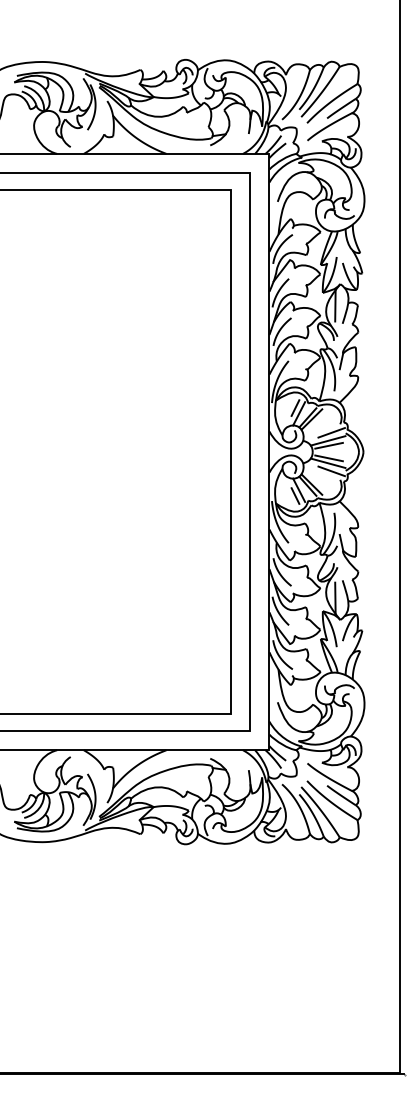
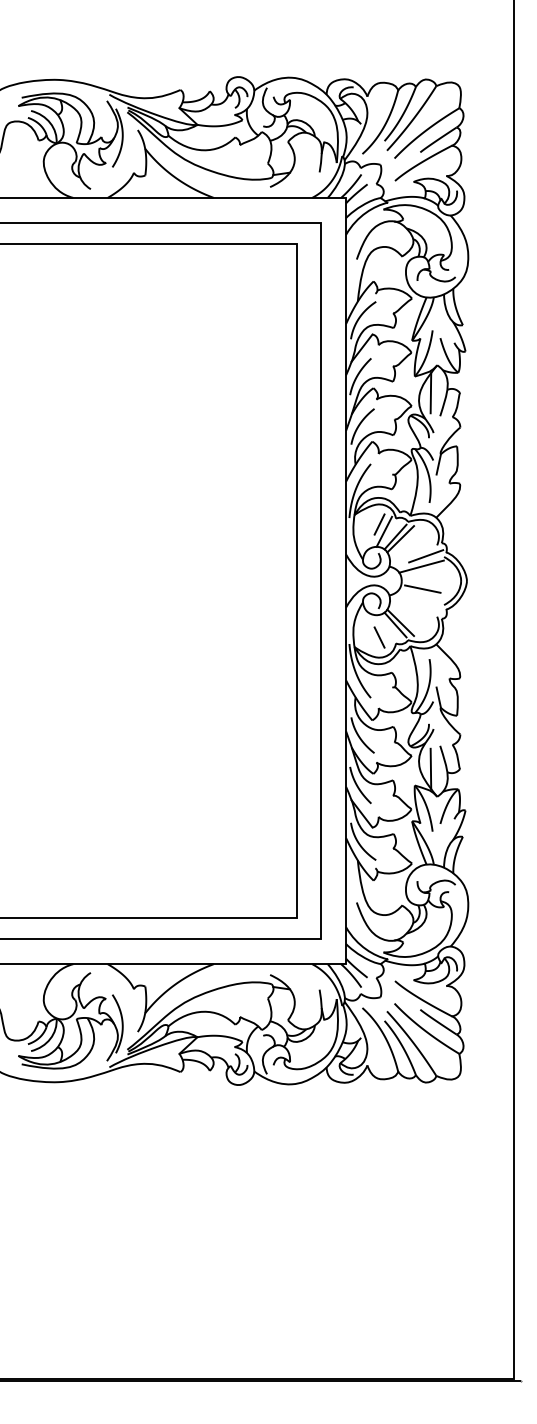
line: (328, 445) -> (422, 572), removed
line: (328, 463) -> (421, 595), removed
line: (331, 471) -> (426, 605), removed
line: (299, 490) -> (384, 630), removed

